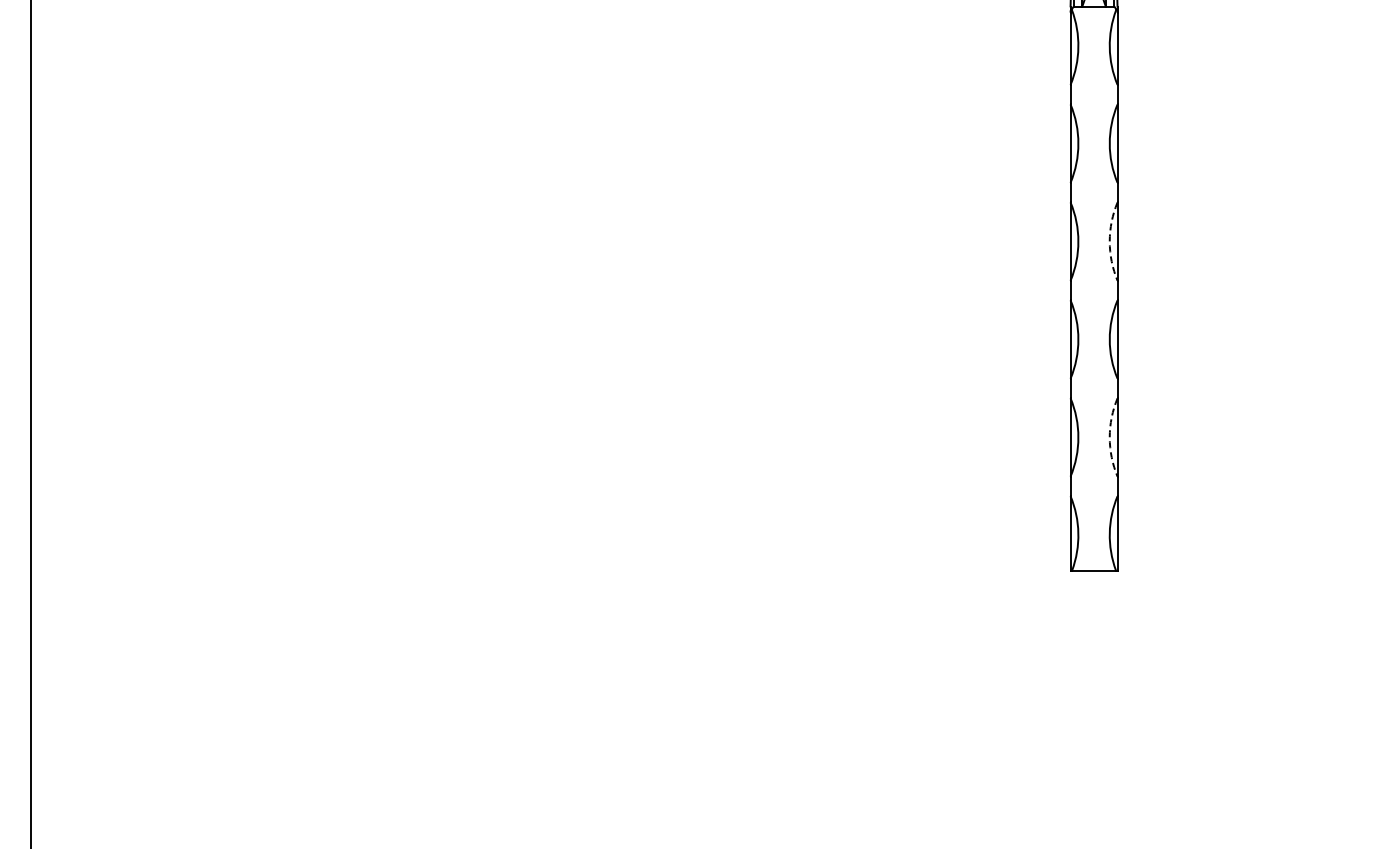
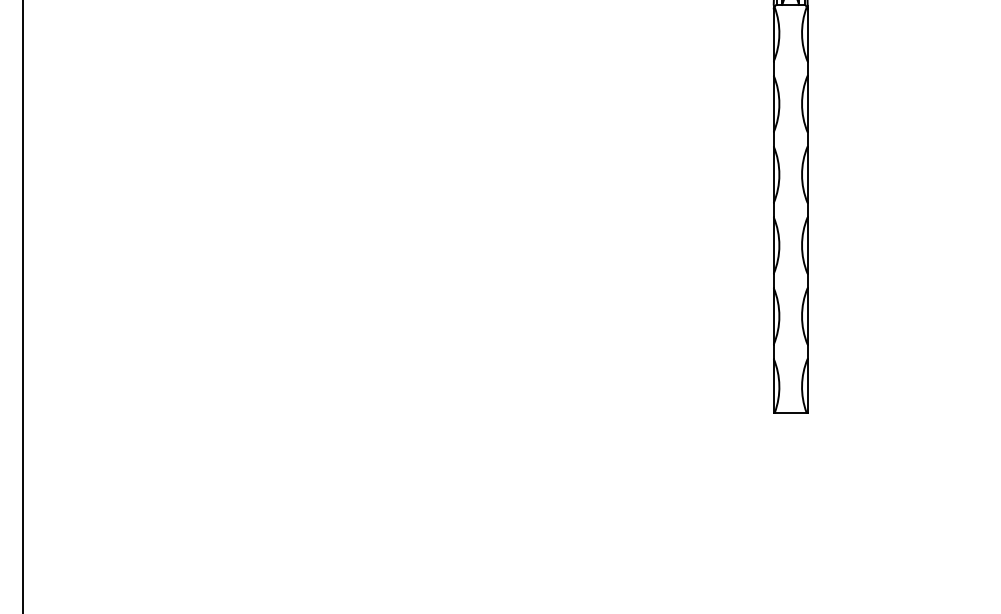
arc: (1109, 241) -> (801, 174), dashed -> solid
arc: (1109, 437) -> (801, 316), dashed -> solid

